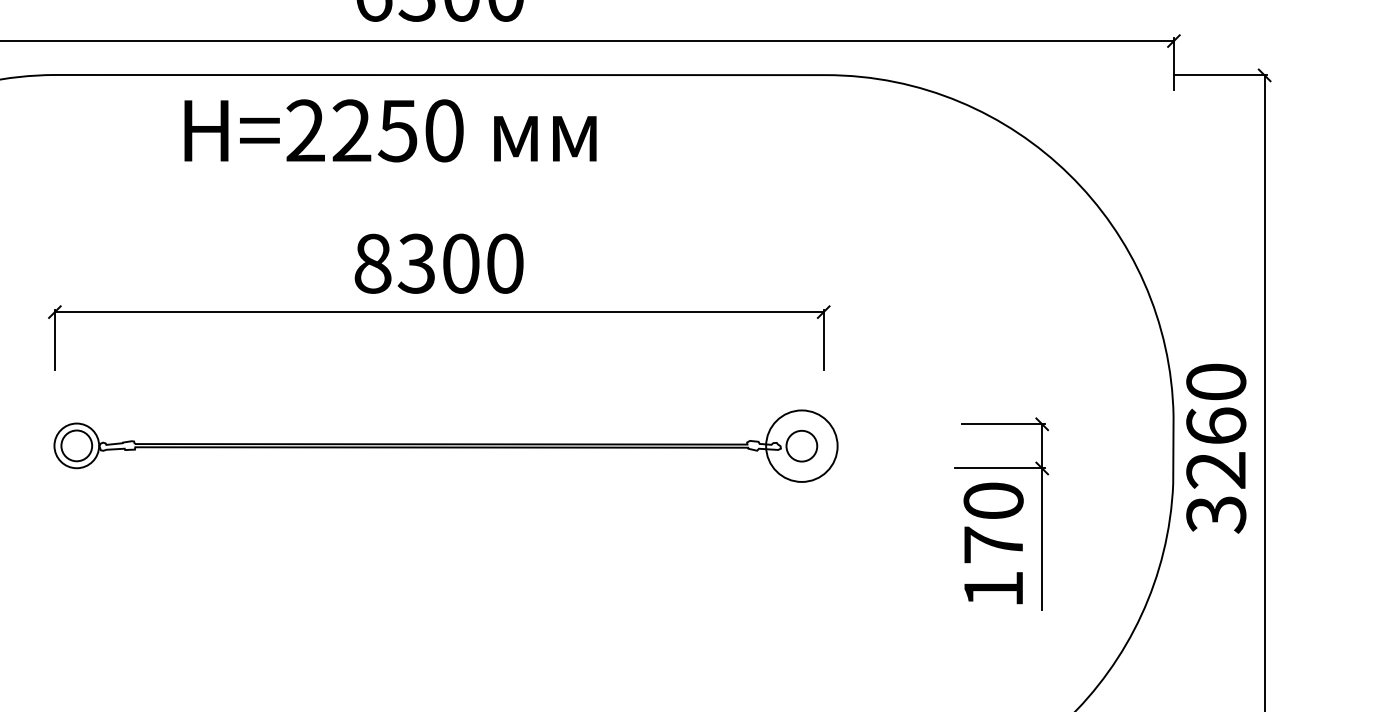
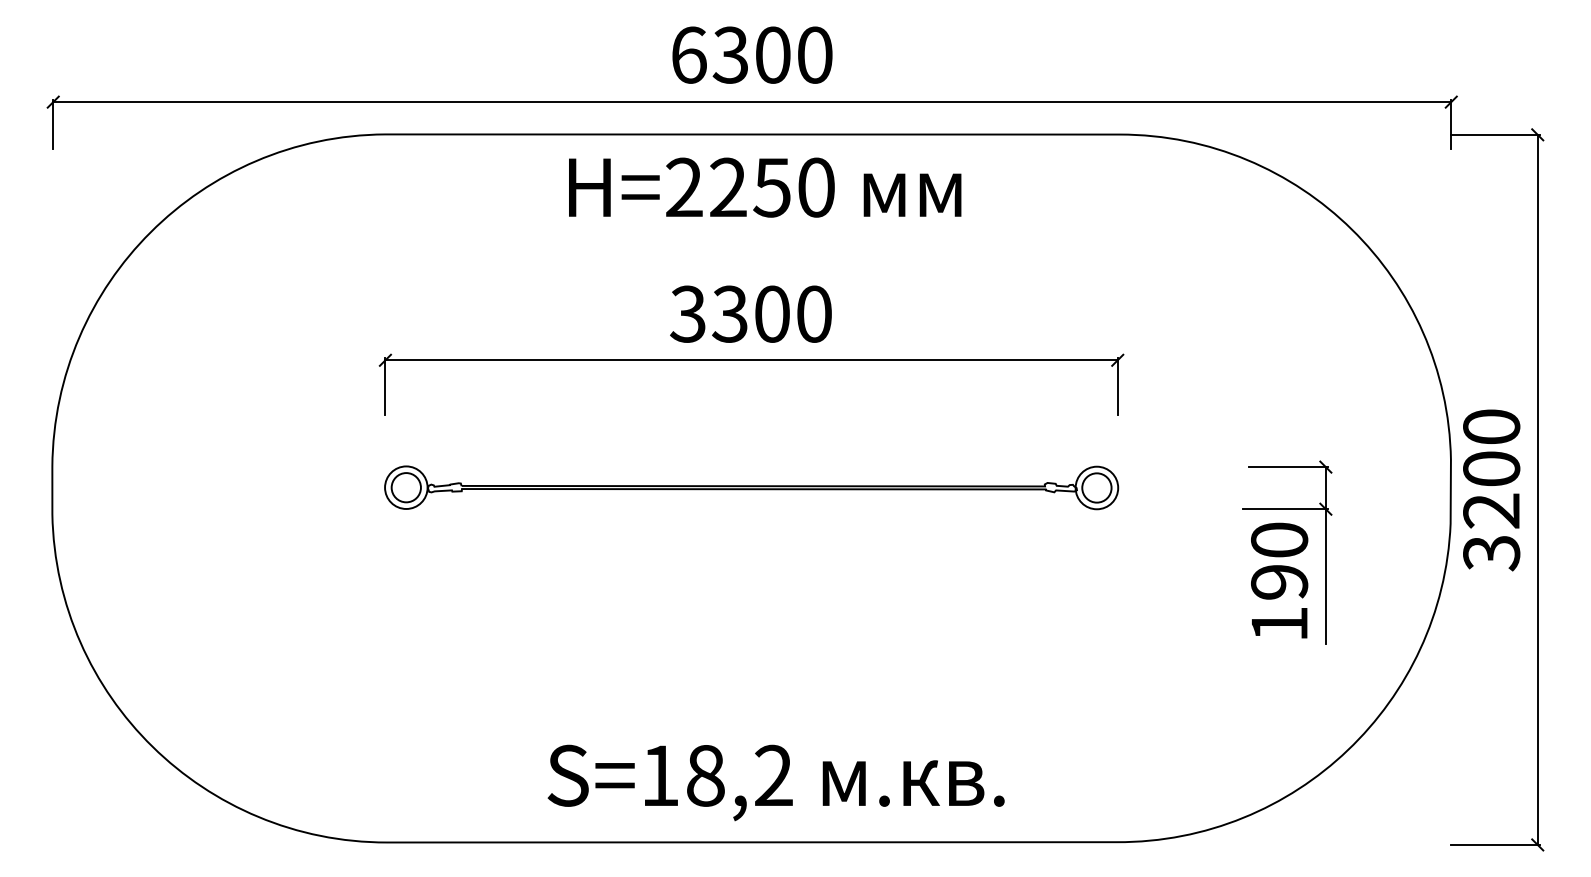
text: (390, 130) -> (765, 187), moved
text: (373, 262) -> (688, 313), 8300 -> 3300
text: (1216, 425) -> (1491, 468), 3260 -> 3200
circle: (801, 445) -> (1096, 487), size x0.62
text: (993, 544) -> (1279, 581), 170 -> 190

